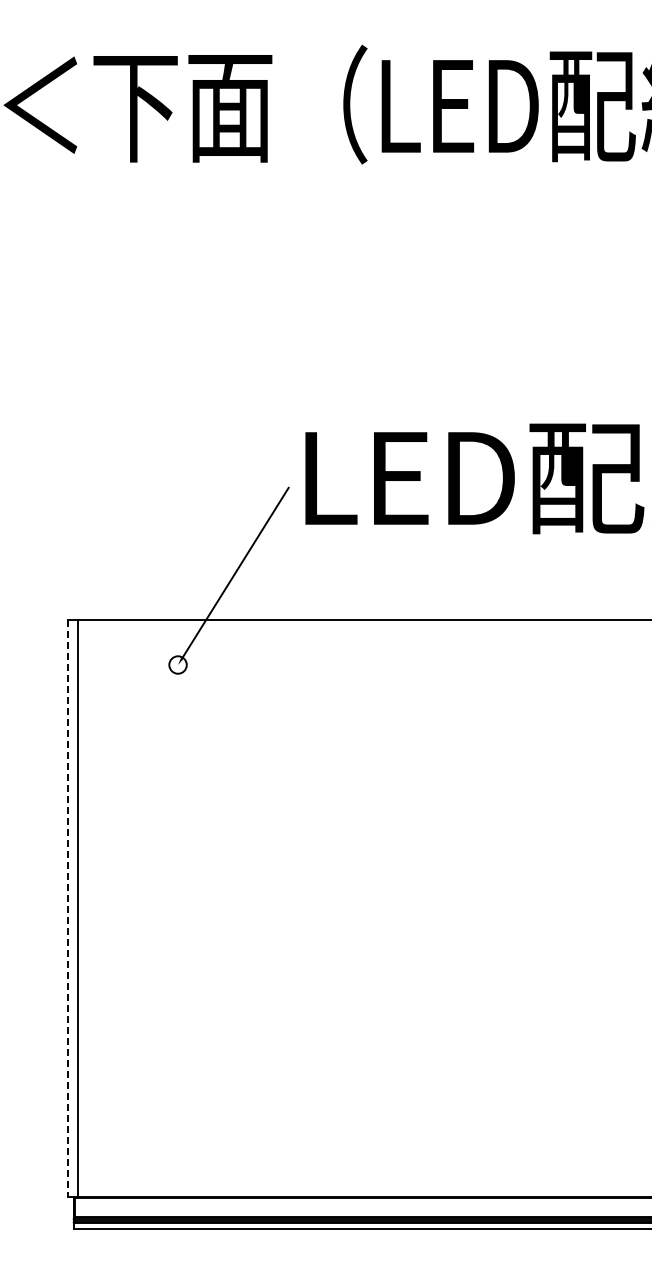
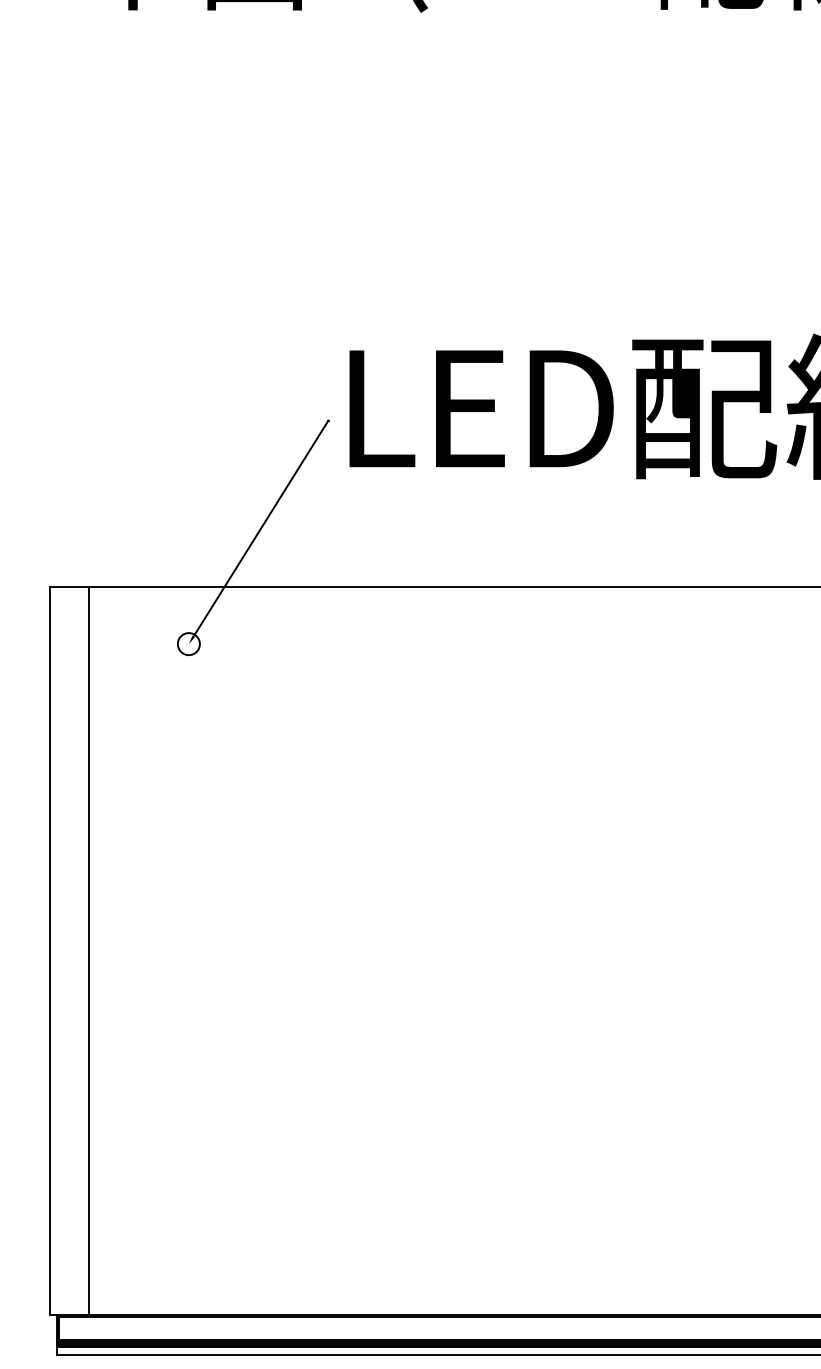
line: (67, 908) -> (49, 951), dashed -> solid
line: (77, 908) -> (88, 951), moved

